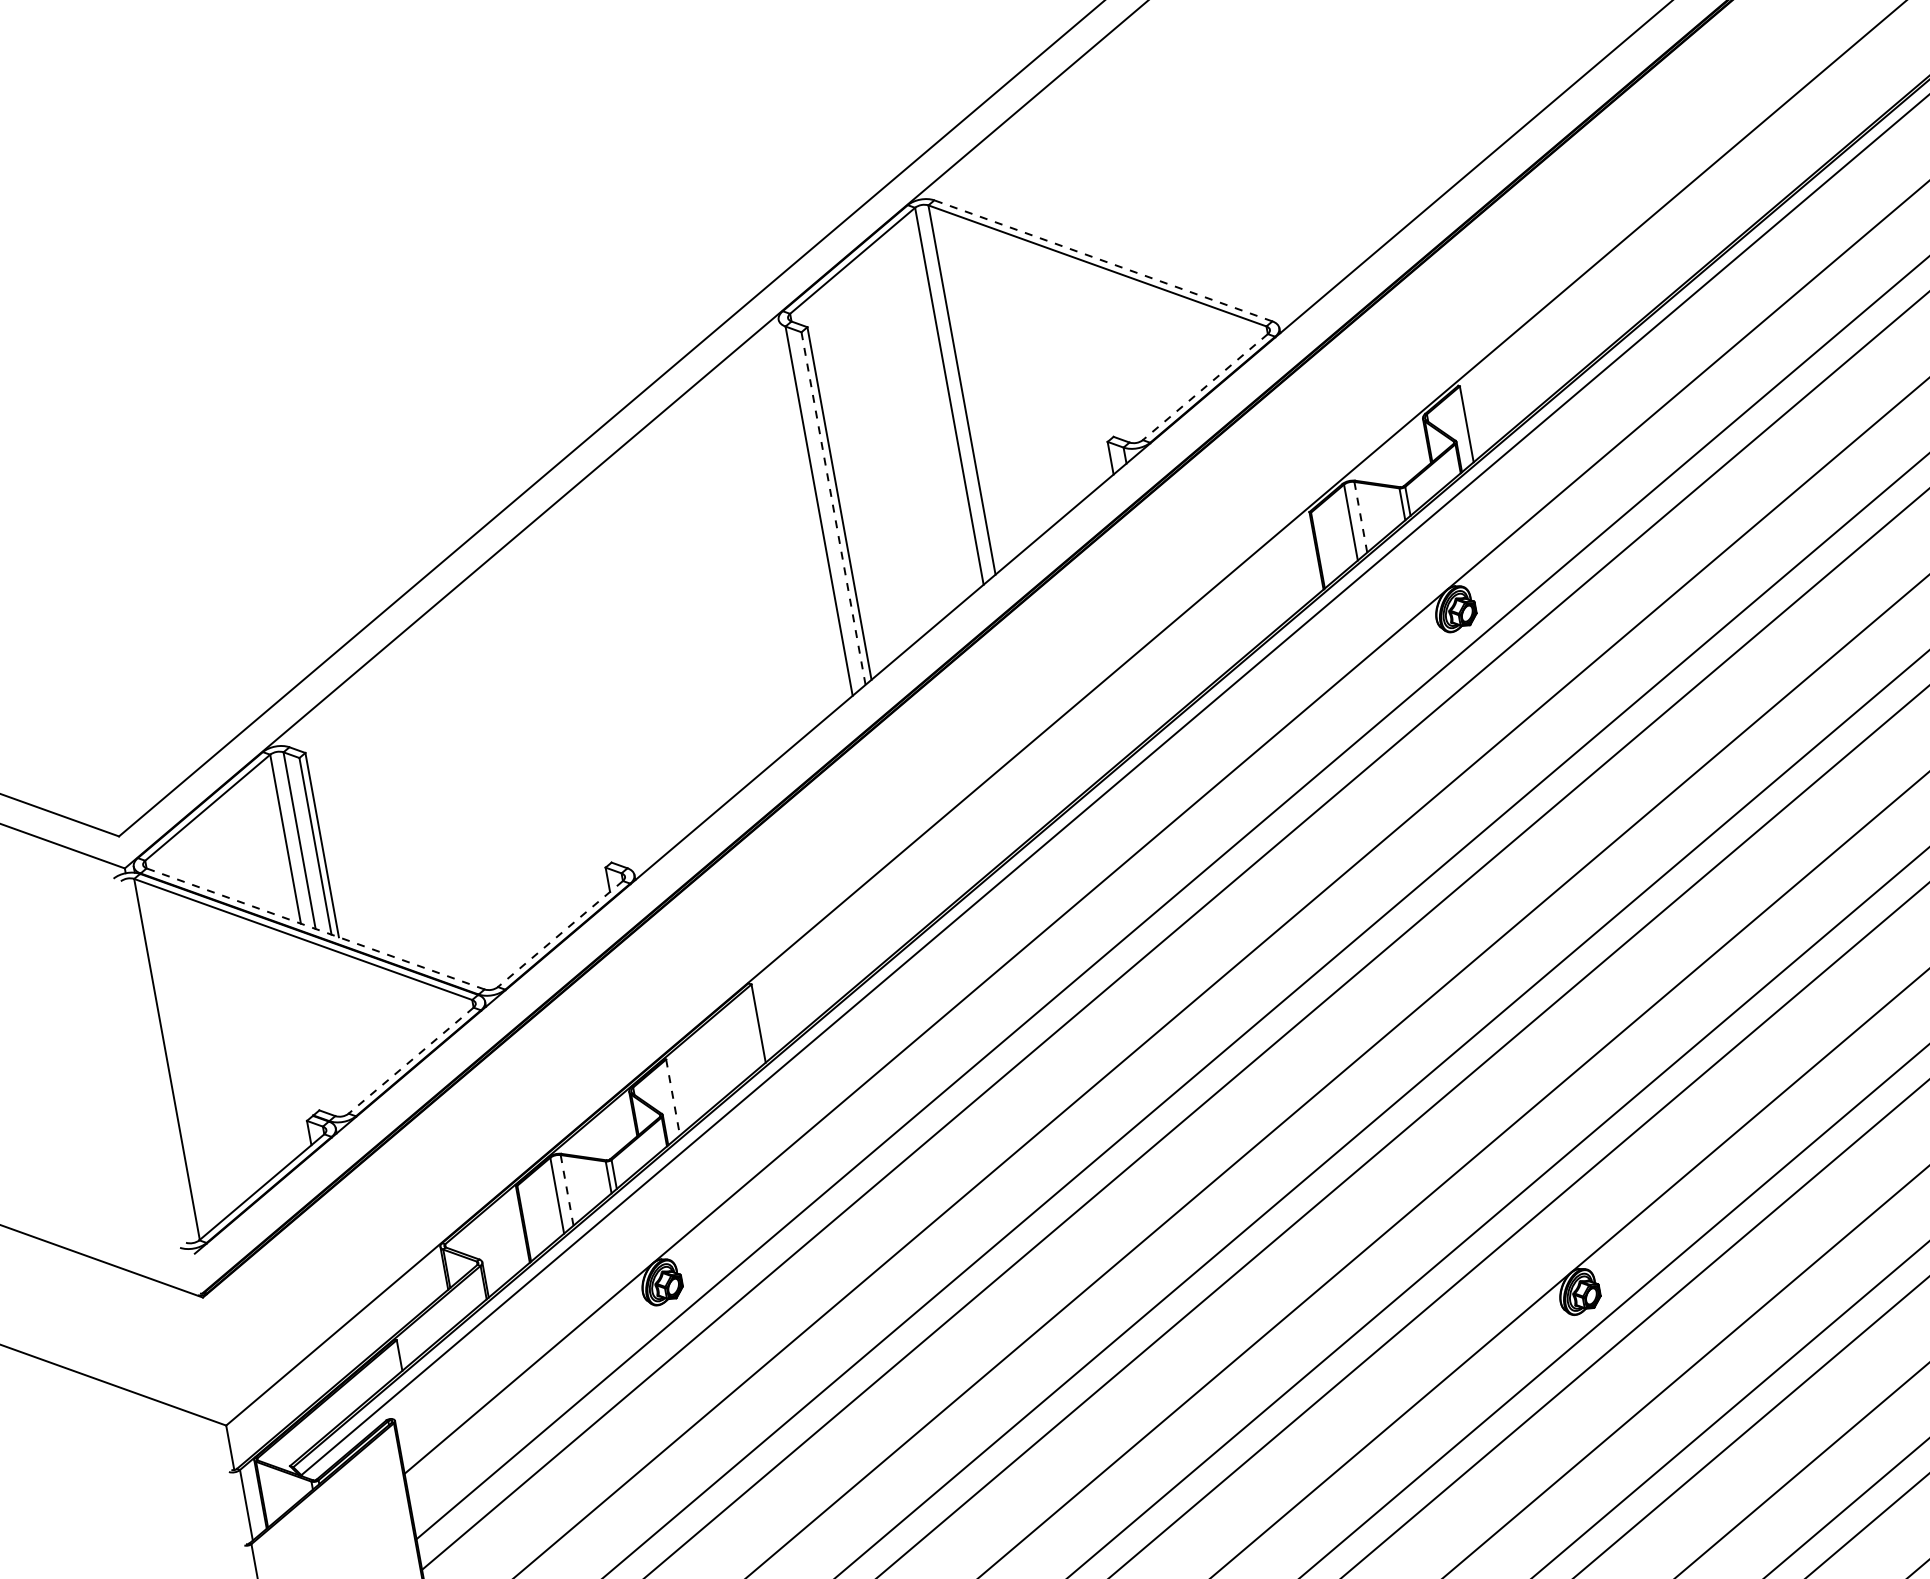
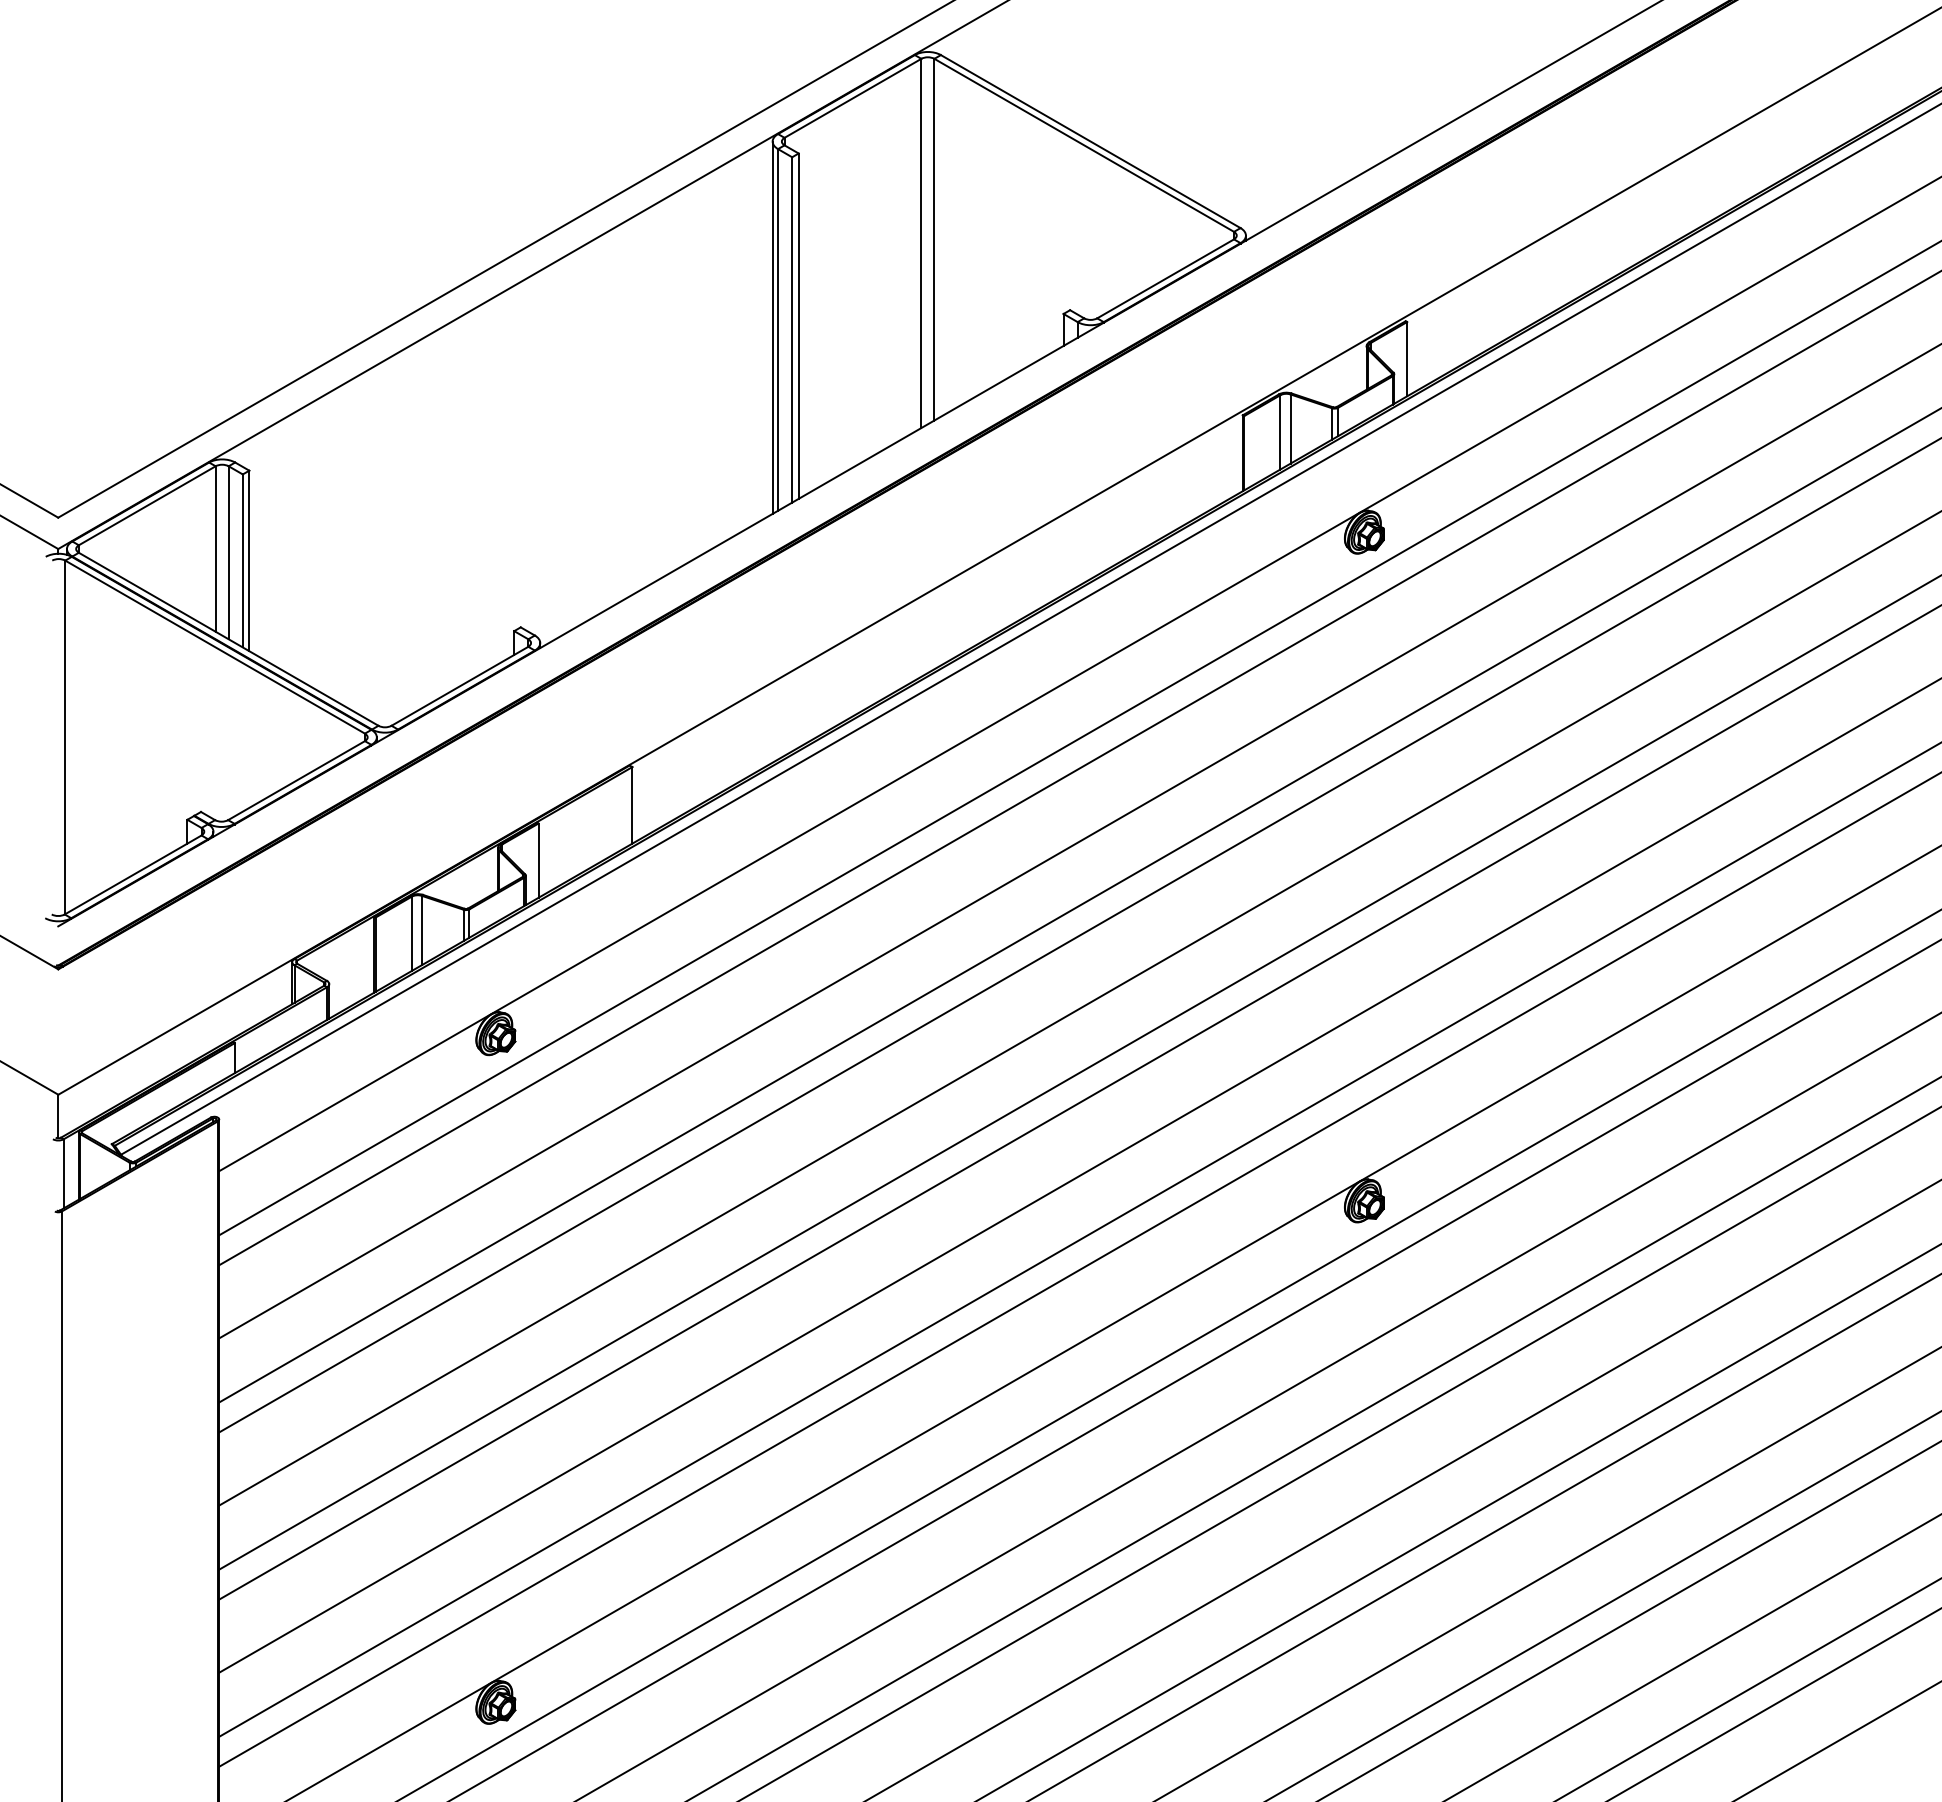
line: (1103, 260) -> (1090, 141), dashed -> solid
line: (1205, 386) -> (1165, 278), dashed -> solid
line: (833, 508) -> (792, 329), dashed -> solid
line: (812, 509) -> (772, 327), added
line: (1360, 517) -> (1290, 429), dashed -> solid
line: (315, 929) -> (228, 639), dashed -> solid
line: (560, 934) -> (459, 686), dashed -> solid
line: (411, 1060) -> (296, 780), dashed -> solid
line: (673, 1098) -> (538, 861), dashed -> solid
line: (567, 1190) -> (422, 930), dashed -> solid

